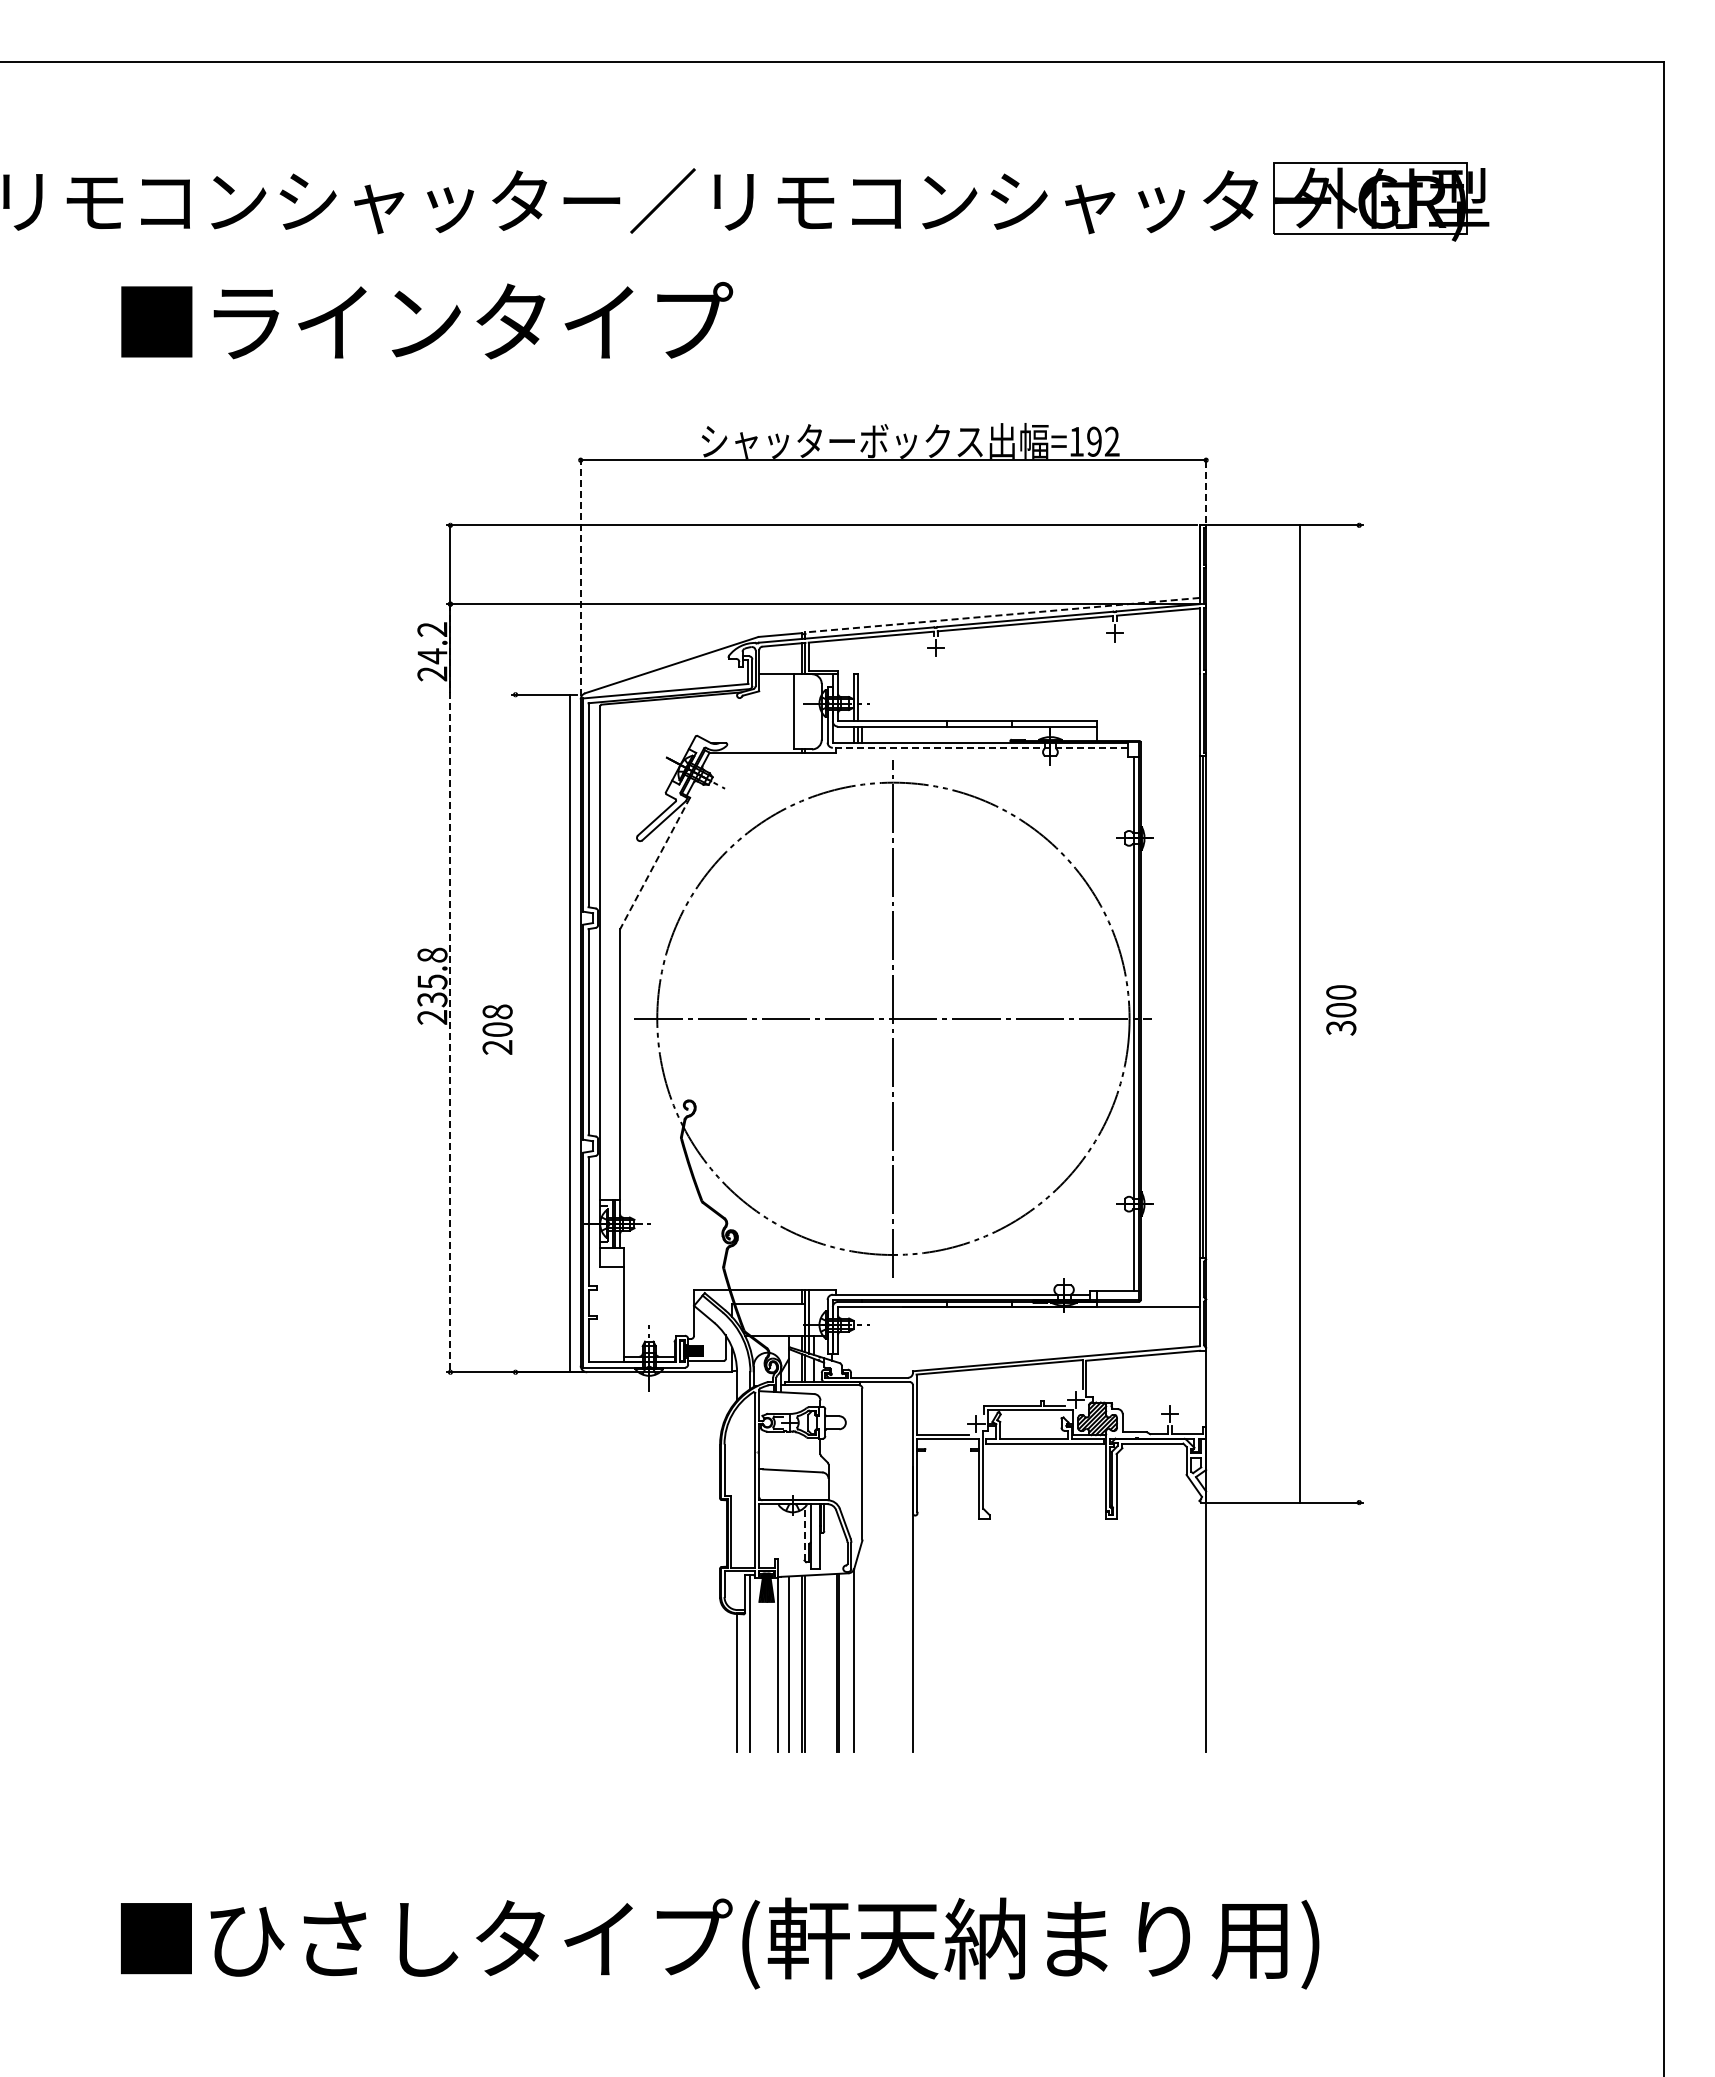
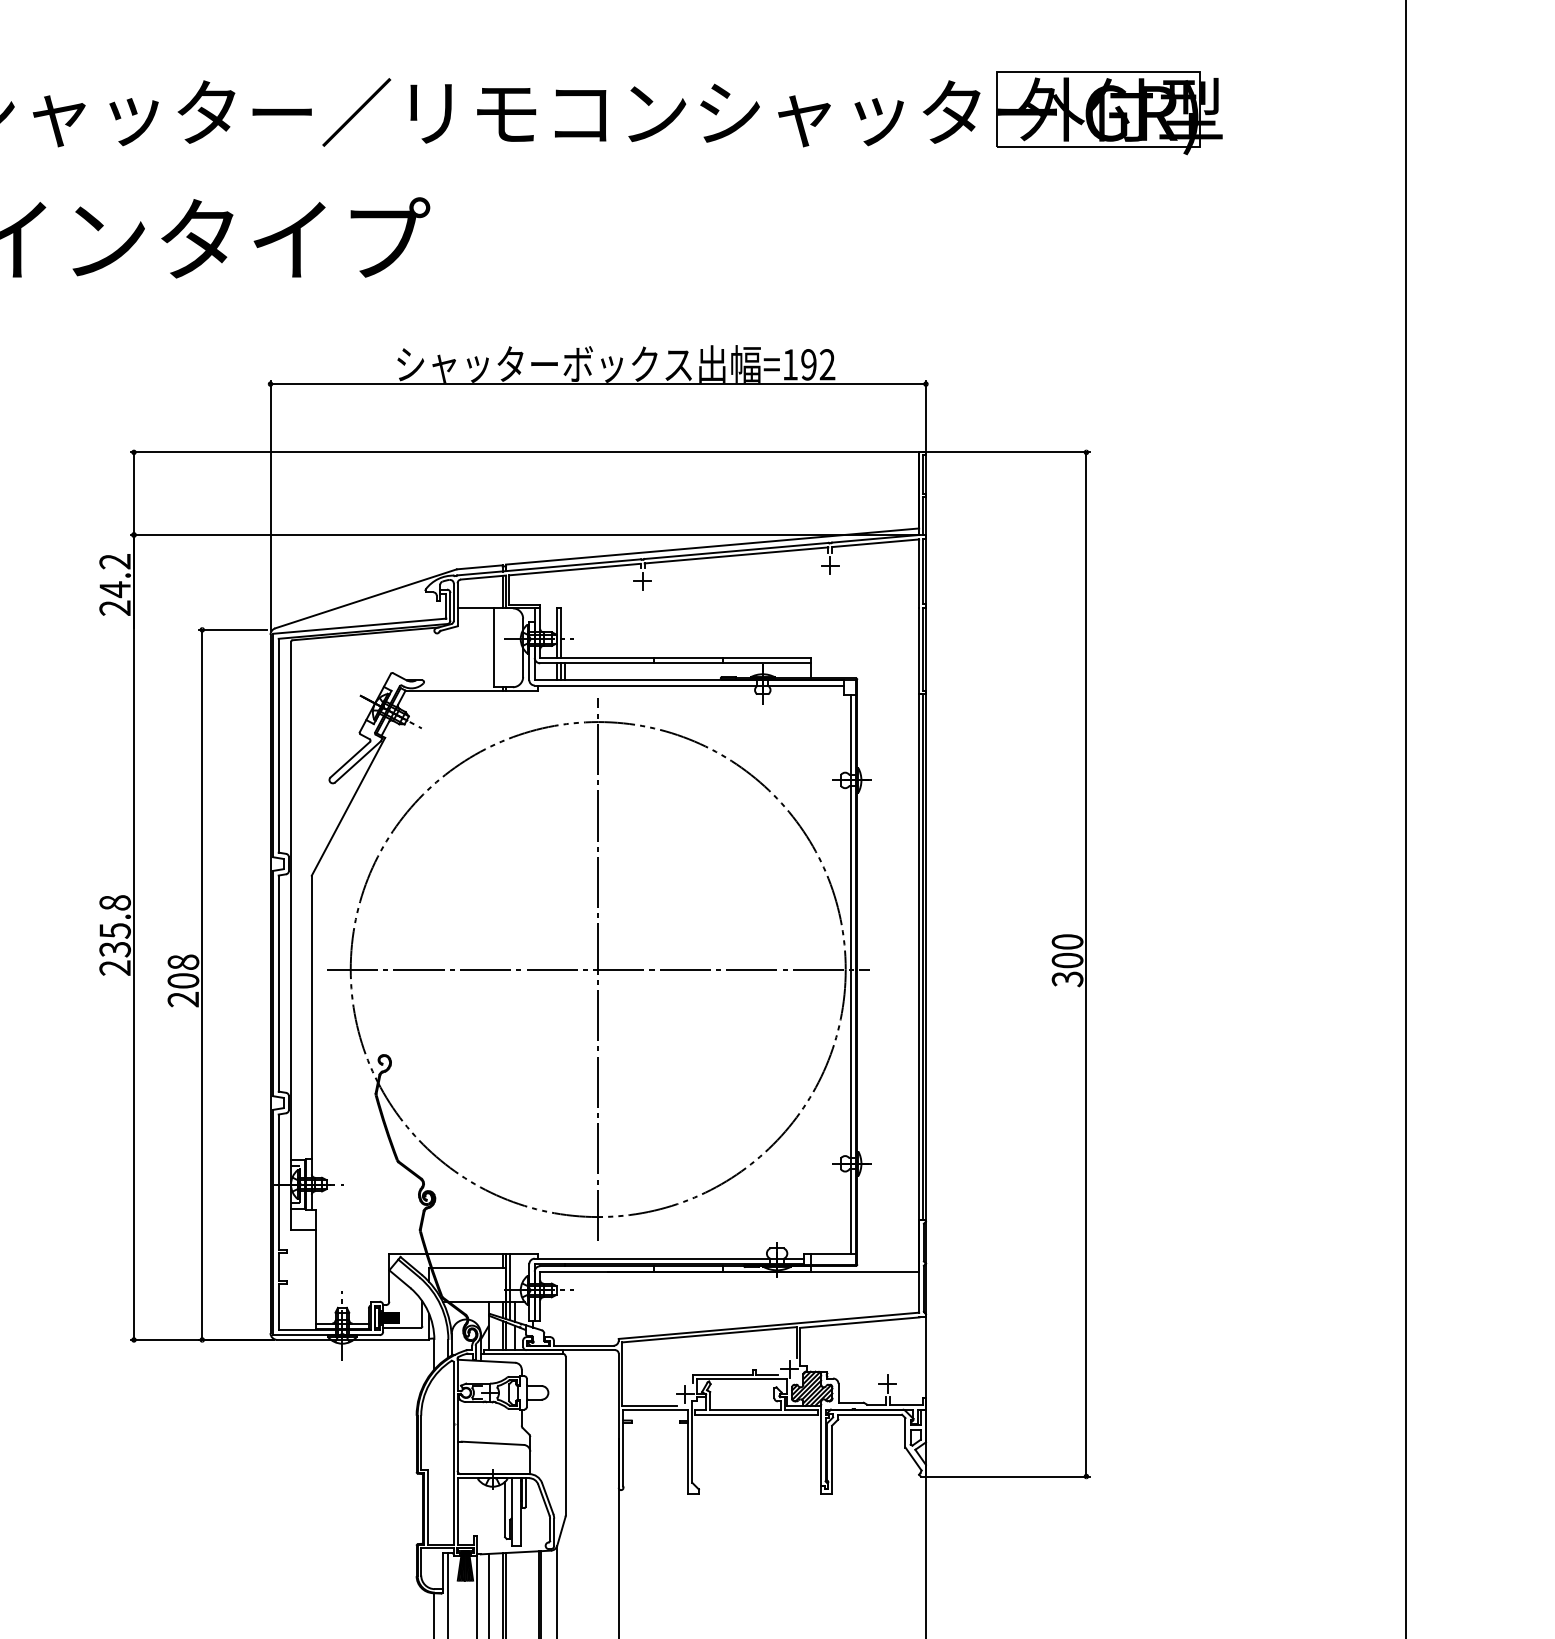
line: (1206, 489) -> (926, 414), dashed -> solid
line: (580, 576) -> (270, 505), dashed -> solid
line: (1002, 615) -> (712, 546), dashed -> solid
line: (979, 747) -> (688, 685), dashed -> solid
line: (654, 863) -> (347, 806), dashed -> solid
line: (450, 988) -> (134, 937), dashed -> solid
line: (1300, 1013) -> (1086, 963), moved
line: (569, 1033) -> (202, 984), moved
line: (804, 1533) -> (505, 1508), dashed -> solid

